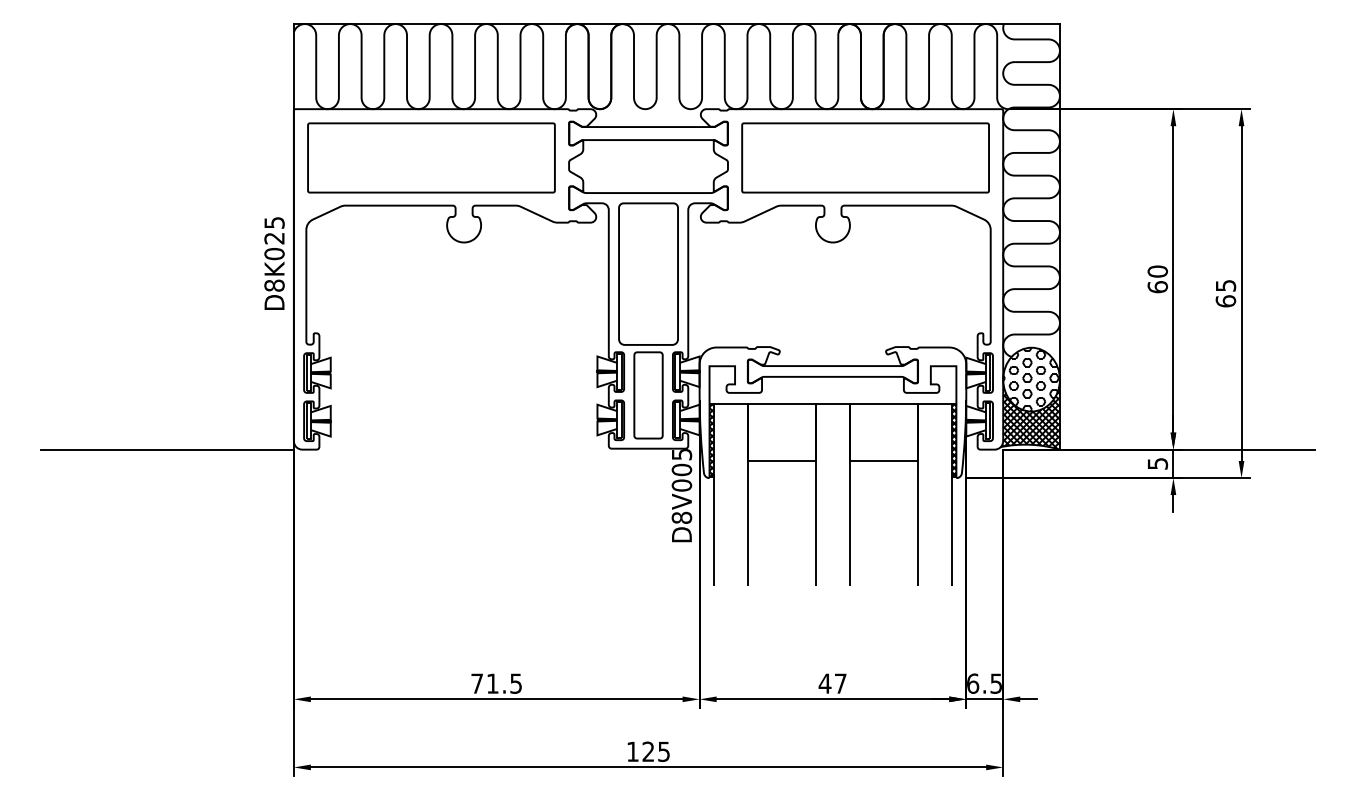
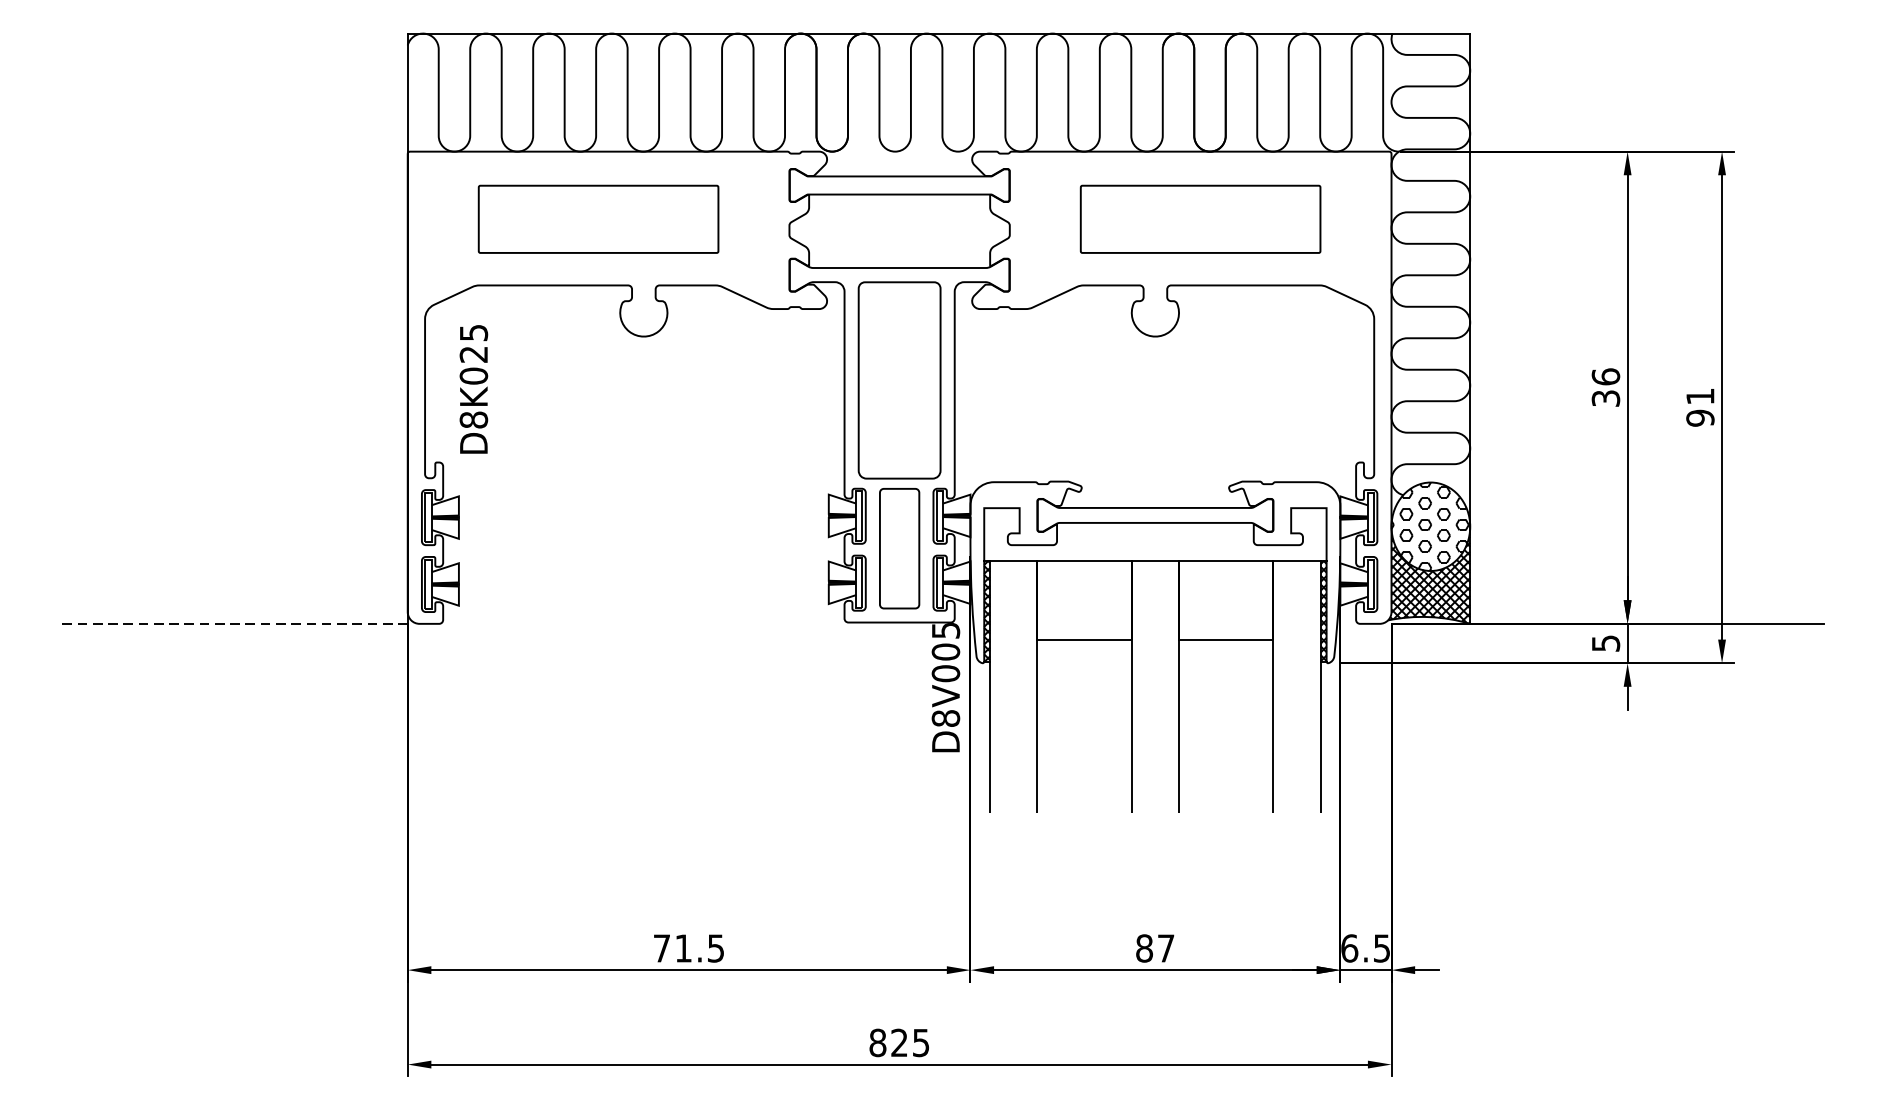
part: (431, 157) -> (598, 218), size x0.7
part: (865, 157) -> (1200, 218), size x0.7
text: (274, 263) -> (473, 389), moved
text: (1157, 279) -> (1605, 387), 60 -> 36
text: (1225, 293) -> (1699, 407), 65 -> 91
line: (167, 449) -> (232, 623), solid -> dashed
text: (824, 683) -> (1143, 948), 47 -> 87
text: (632, 751) -> (877, 1042), 125 -> 825

